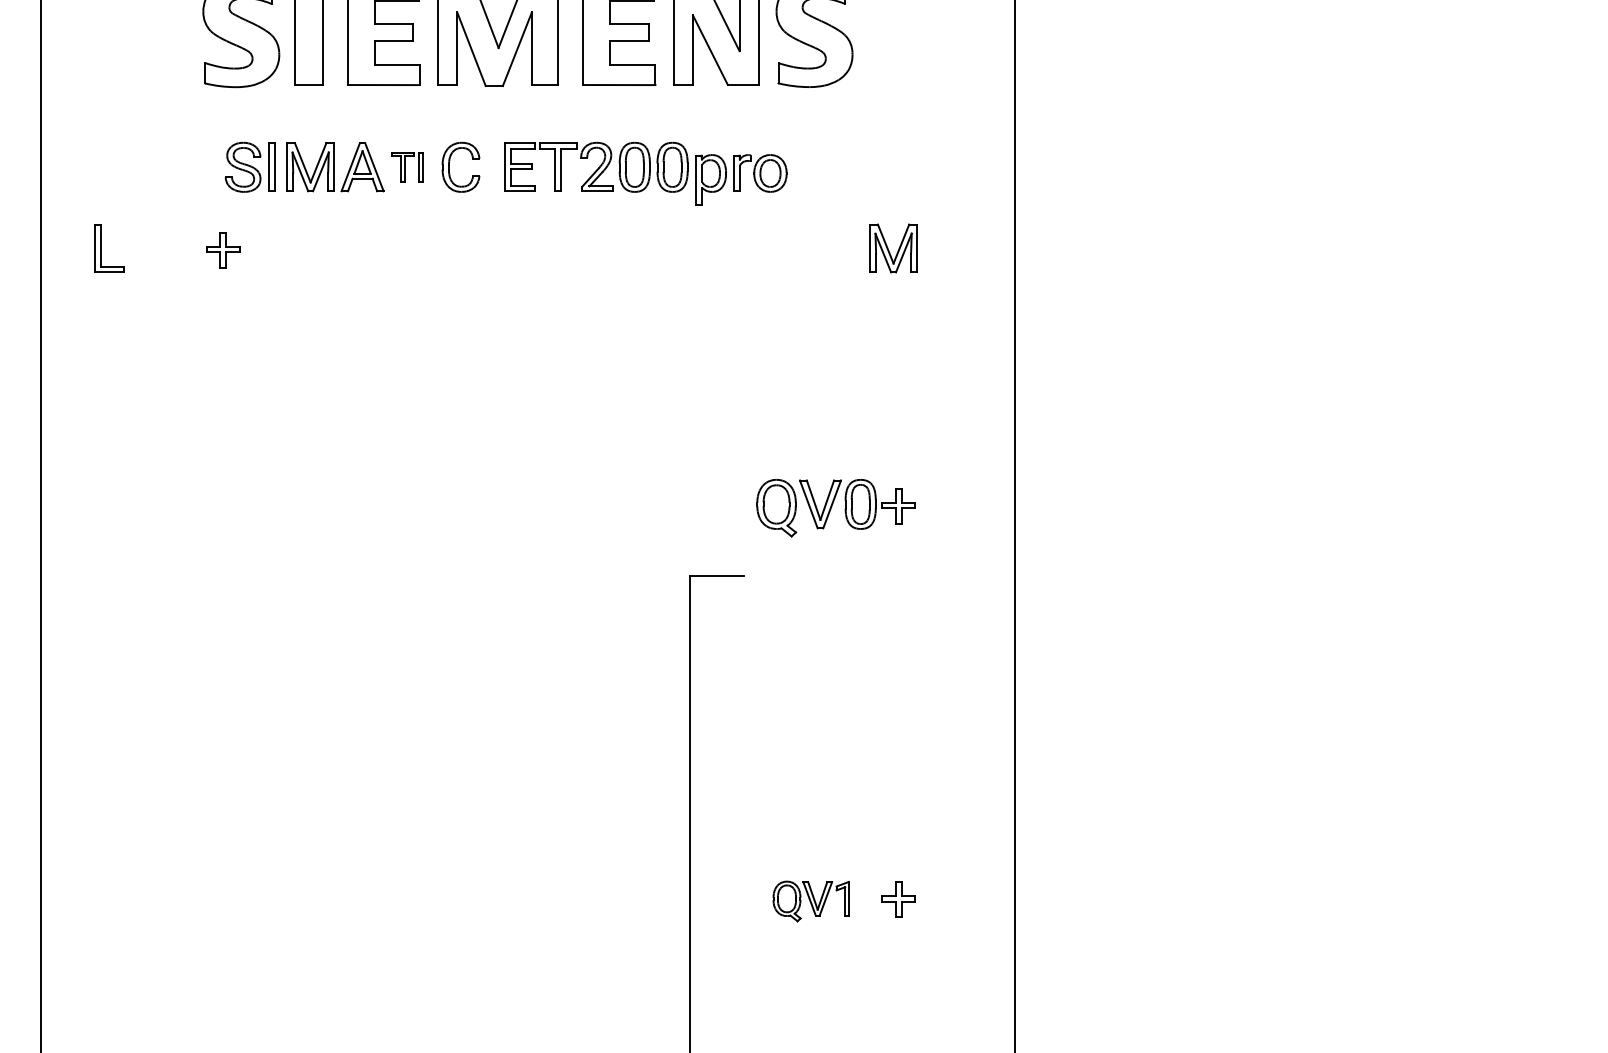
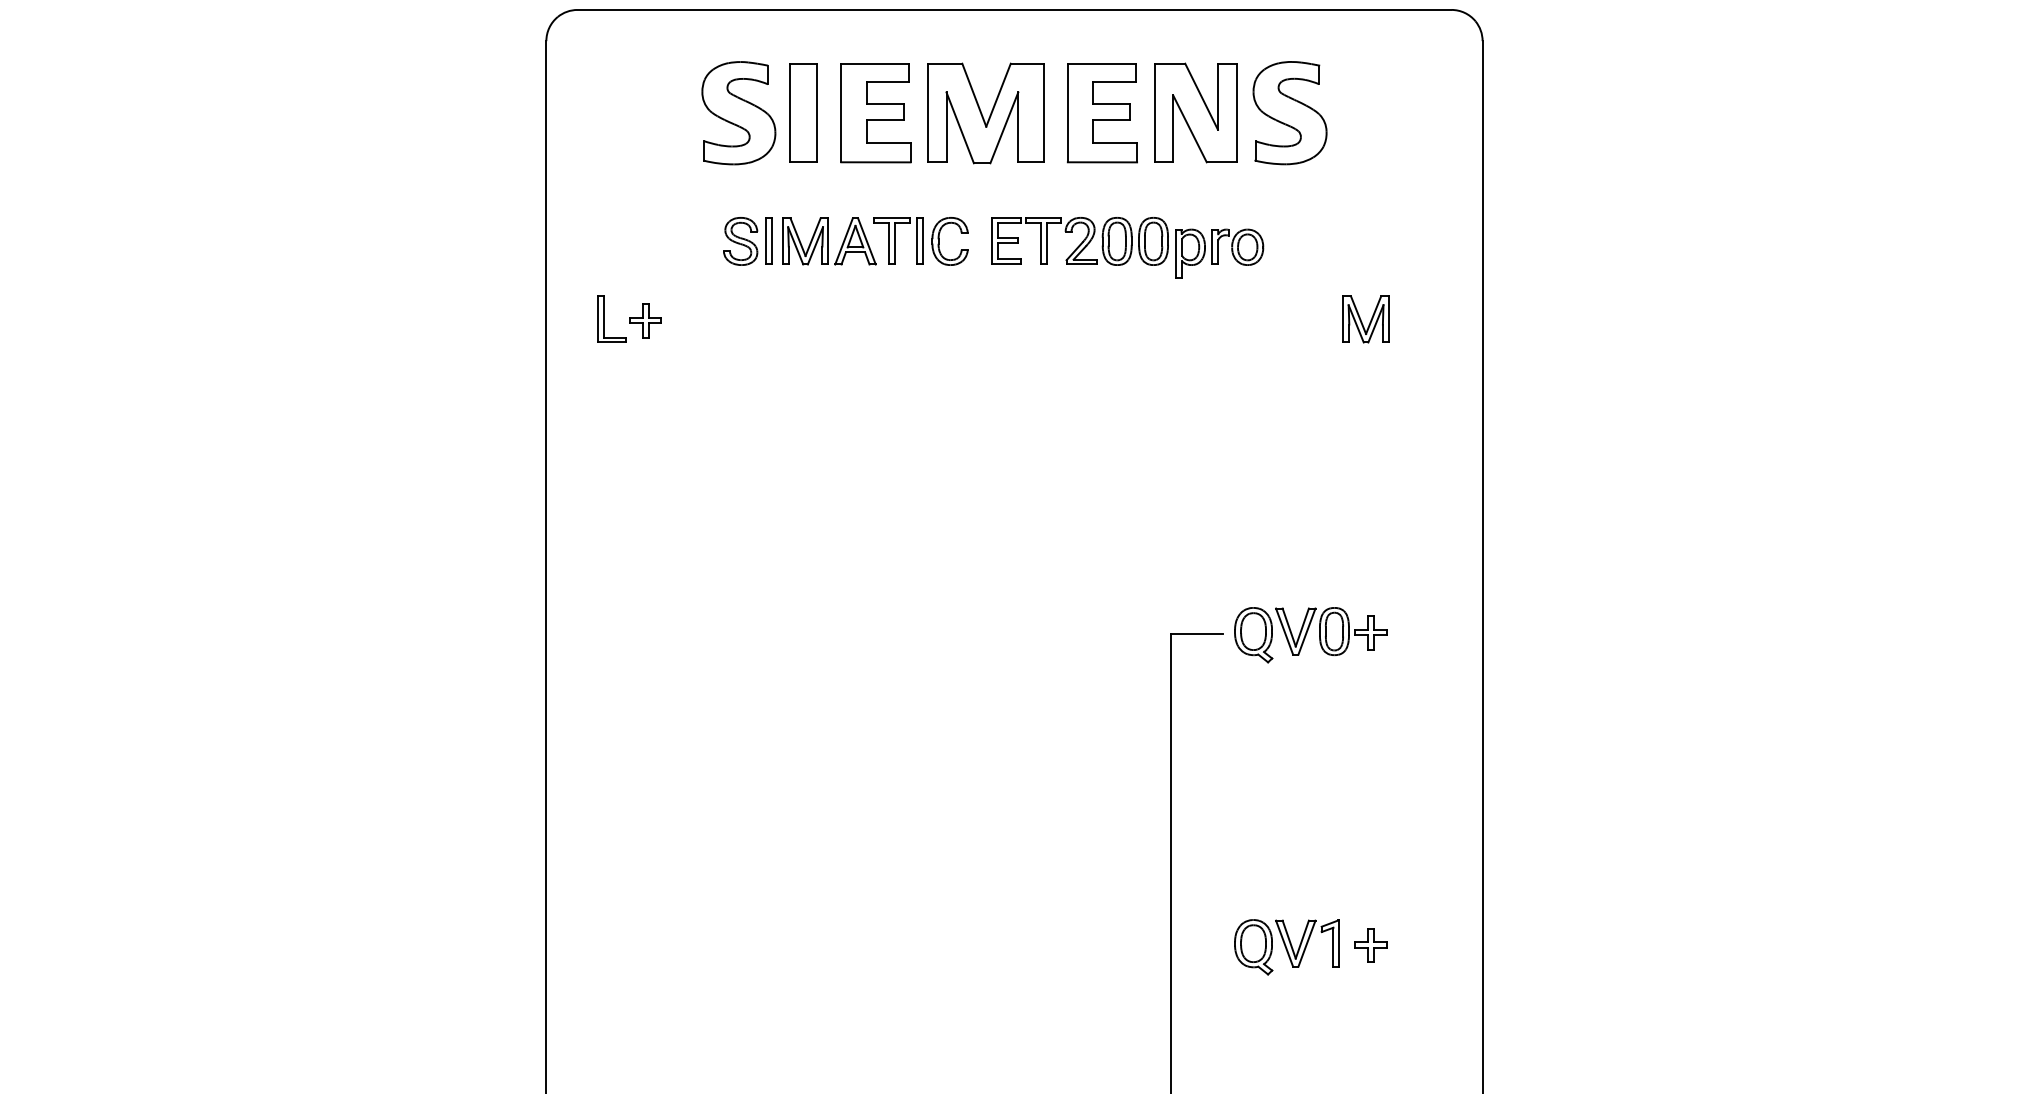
part: (407, 166) -> (898, 240), size x1.67
part: (223, 249) -> (645, 320), moved
part: (835, 508) -> (1310, 635), moved
part: (810, 901) -> (1286, 947), size x1.43

